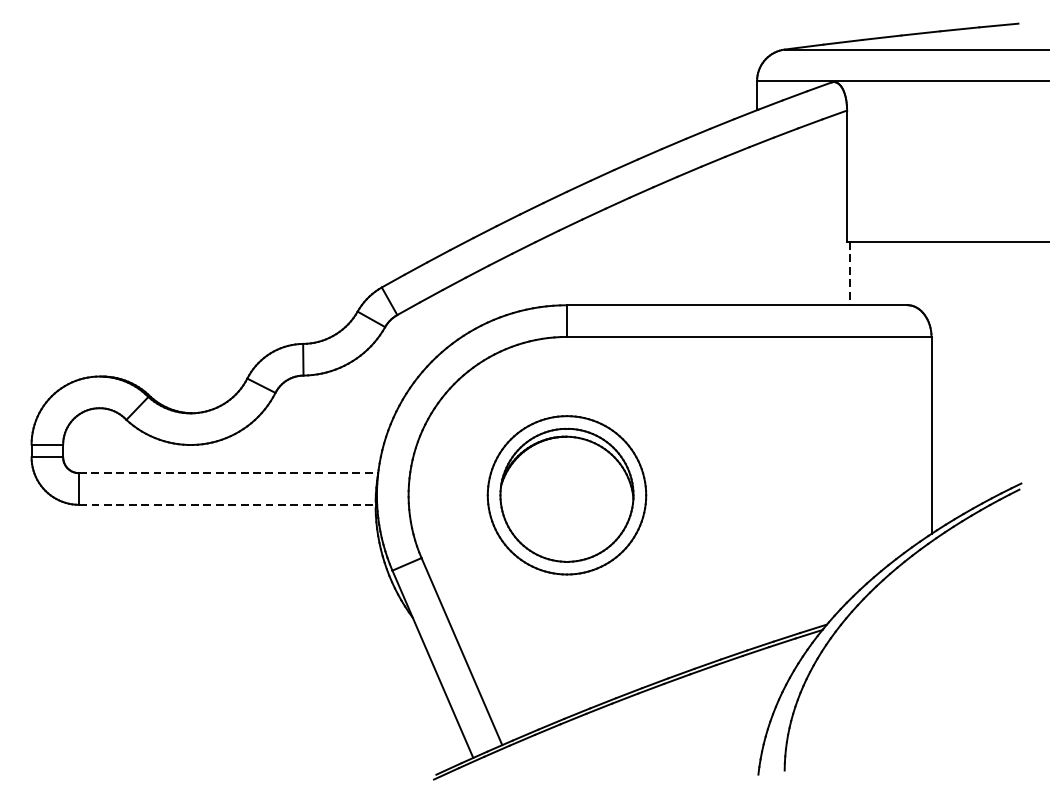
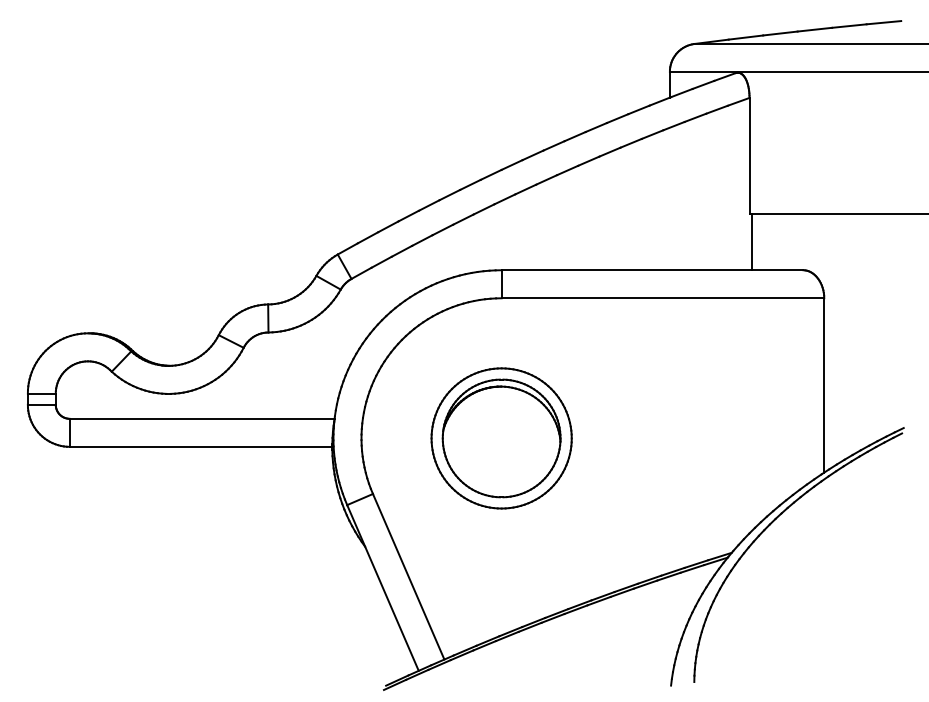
line: (850, 273) -> (752, 242), dashed -> solid
line: (228, 472) -> (202, 418), dashed -> solid
line: (227, 504) -> (201, 446), dashed -> solid

